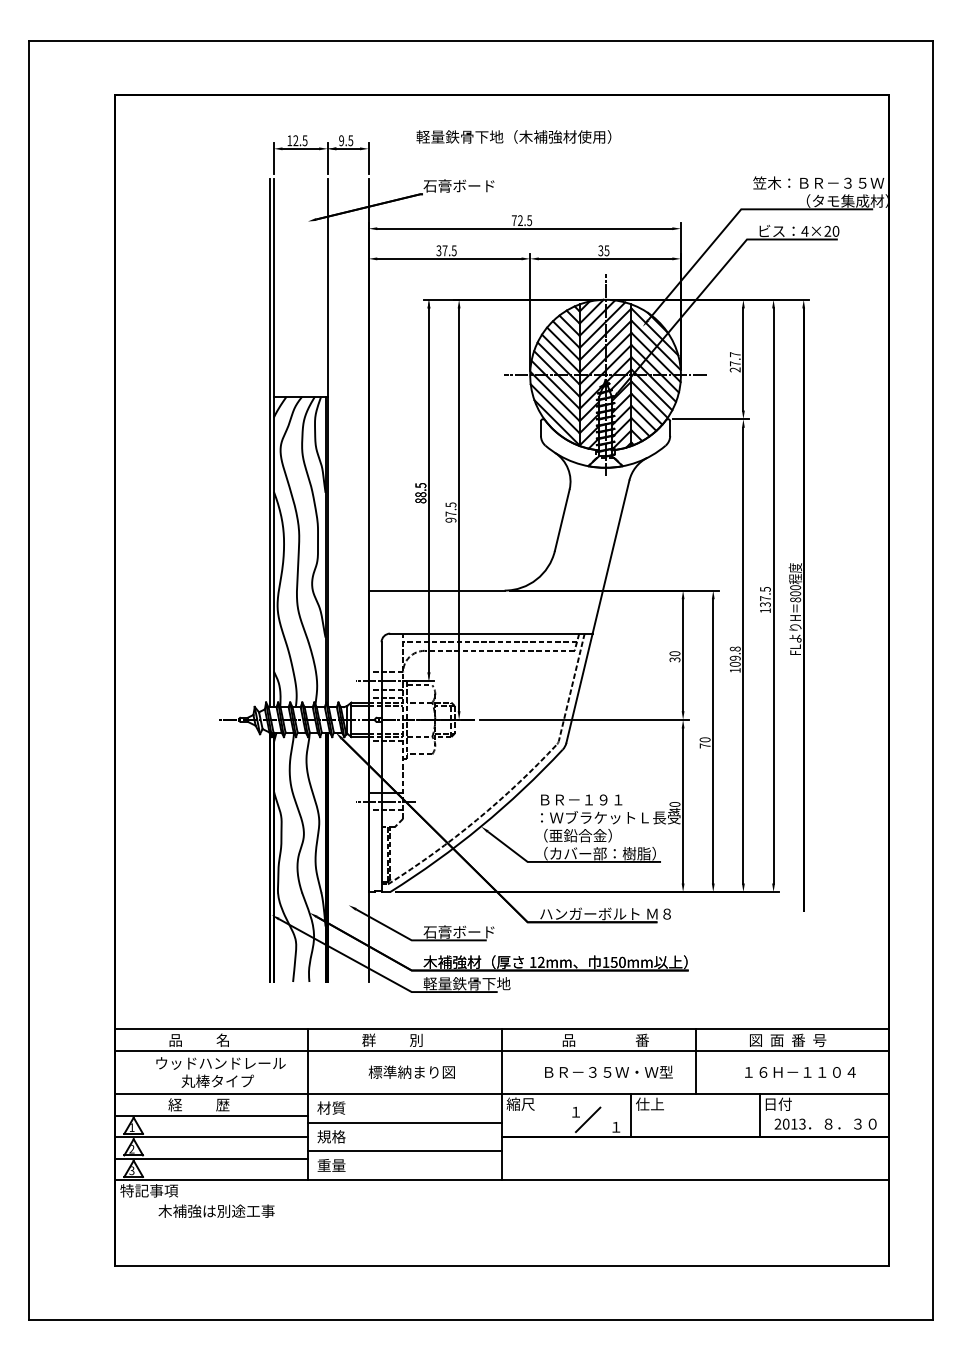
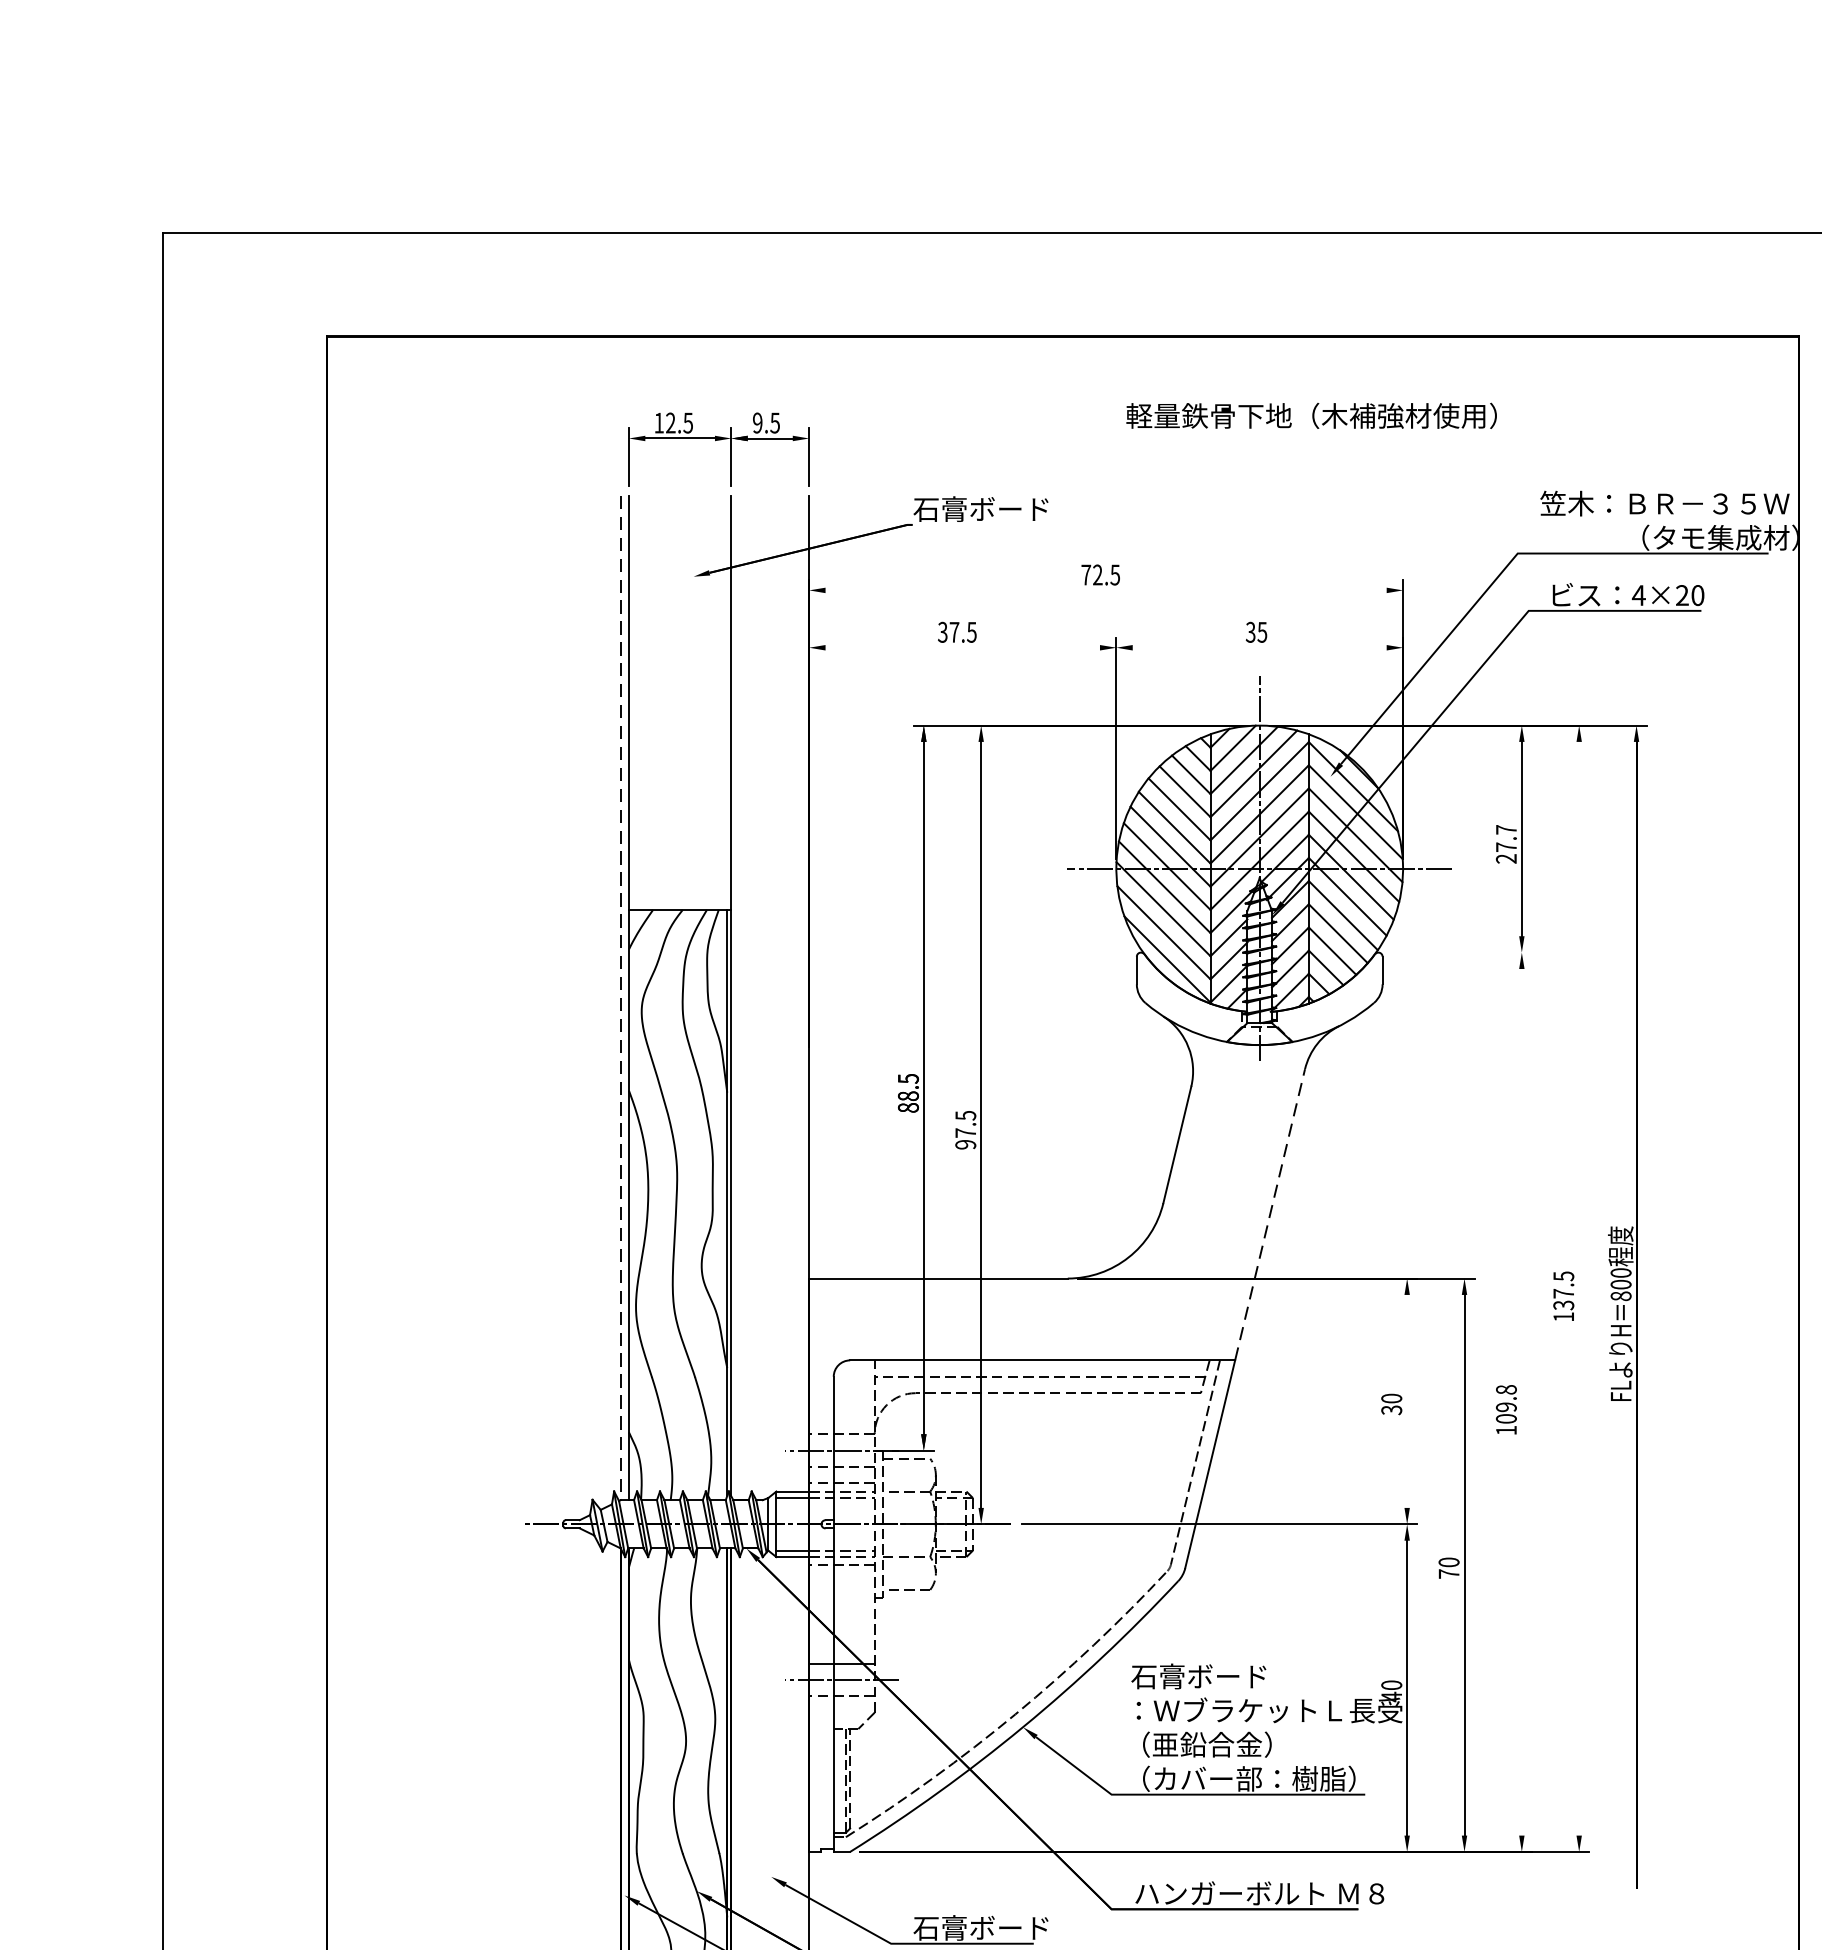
text: (513, 136) -> (1310, 415), moved
line: (524, 228) -> (1105, 589), removed
line: (449, 258) -> (962, 647), removed
line: (605, 258) -> (1259, 647), removed
line: (710, 419) -> (1459, 953), removed
line: (269, 443) -> (620, 998), solid -> dashed
line: (611, 557) -> (1270, 1215), solid -> dashed
line: (773, 595) -> (1579, 1287), removed
line: (683, 655) -> (1407, 1401), removed
line: (743, 655) -> (1522, 1401), removed
text: (580, 799) -> (1212, 1675), ＢＲ－１９１ -> 石膏ボード

